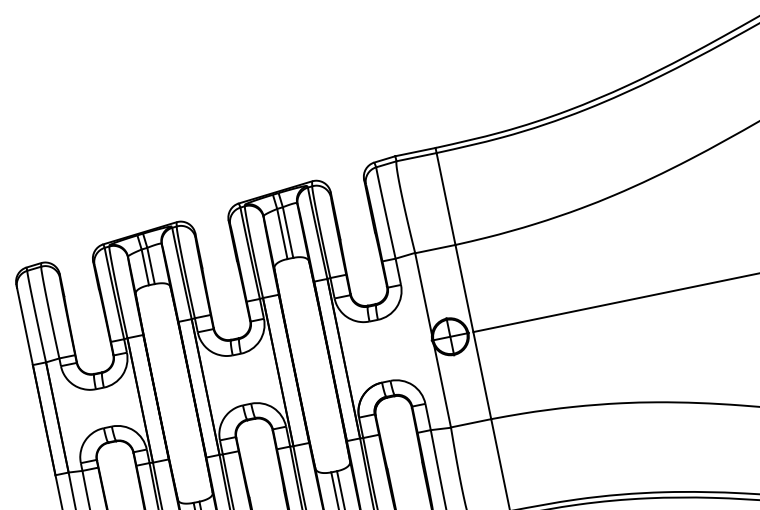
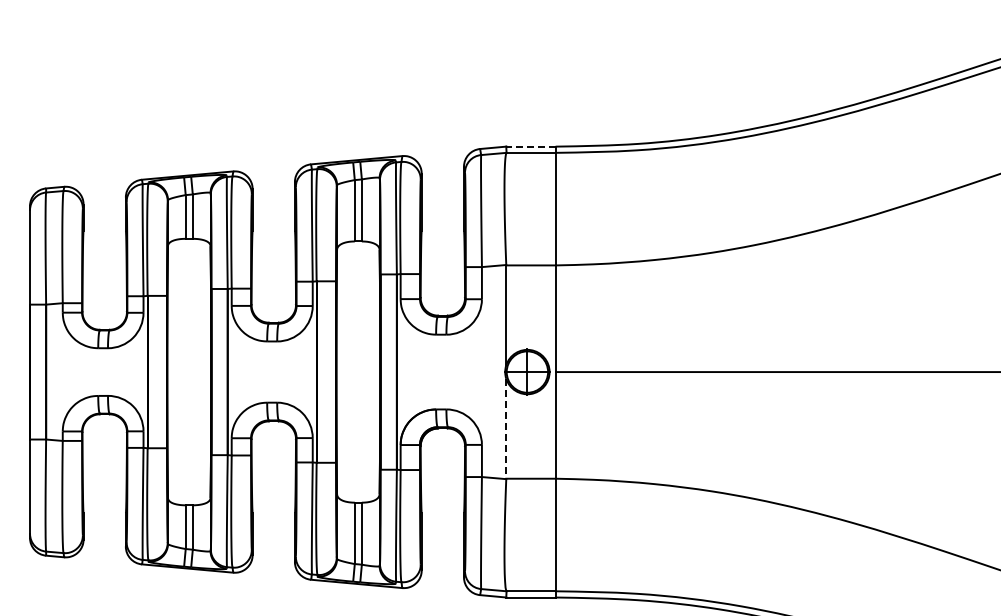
line: (415, 152) -> (530, 146), solid -> dashed
line: (442, 386) -> (506, 428), solid -> dashed

